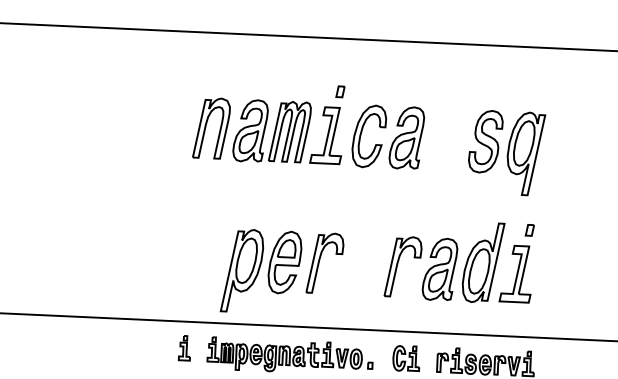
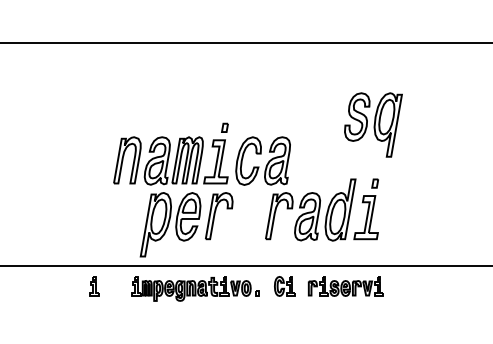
part: (308, 123) -> (201, 153), moved
part: (506, 152) -> (373, 124), moved
part: (184, 348) -> (94, 286), moved

